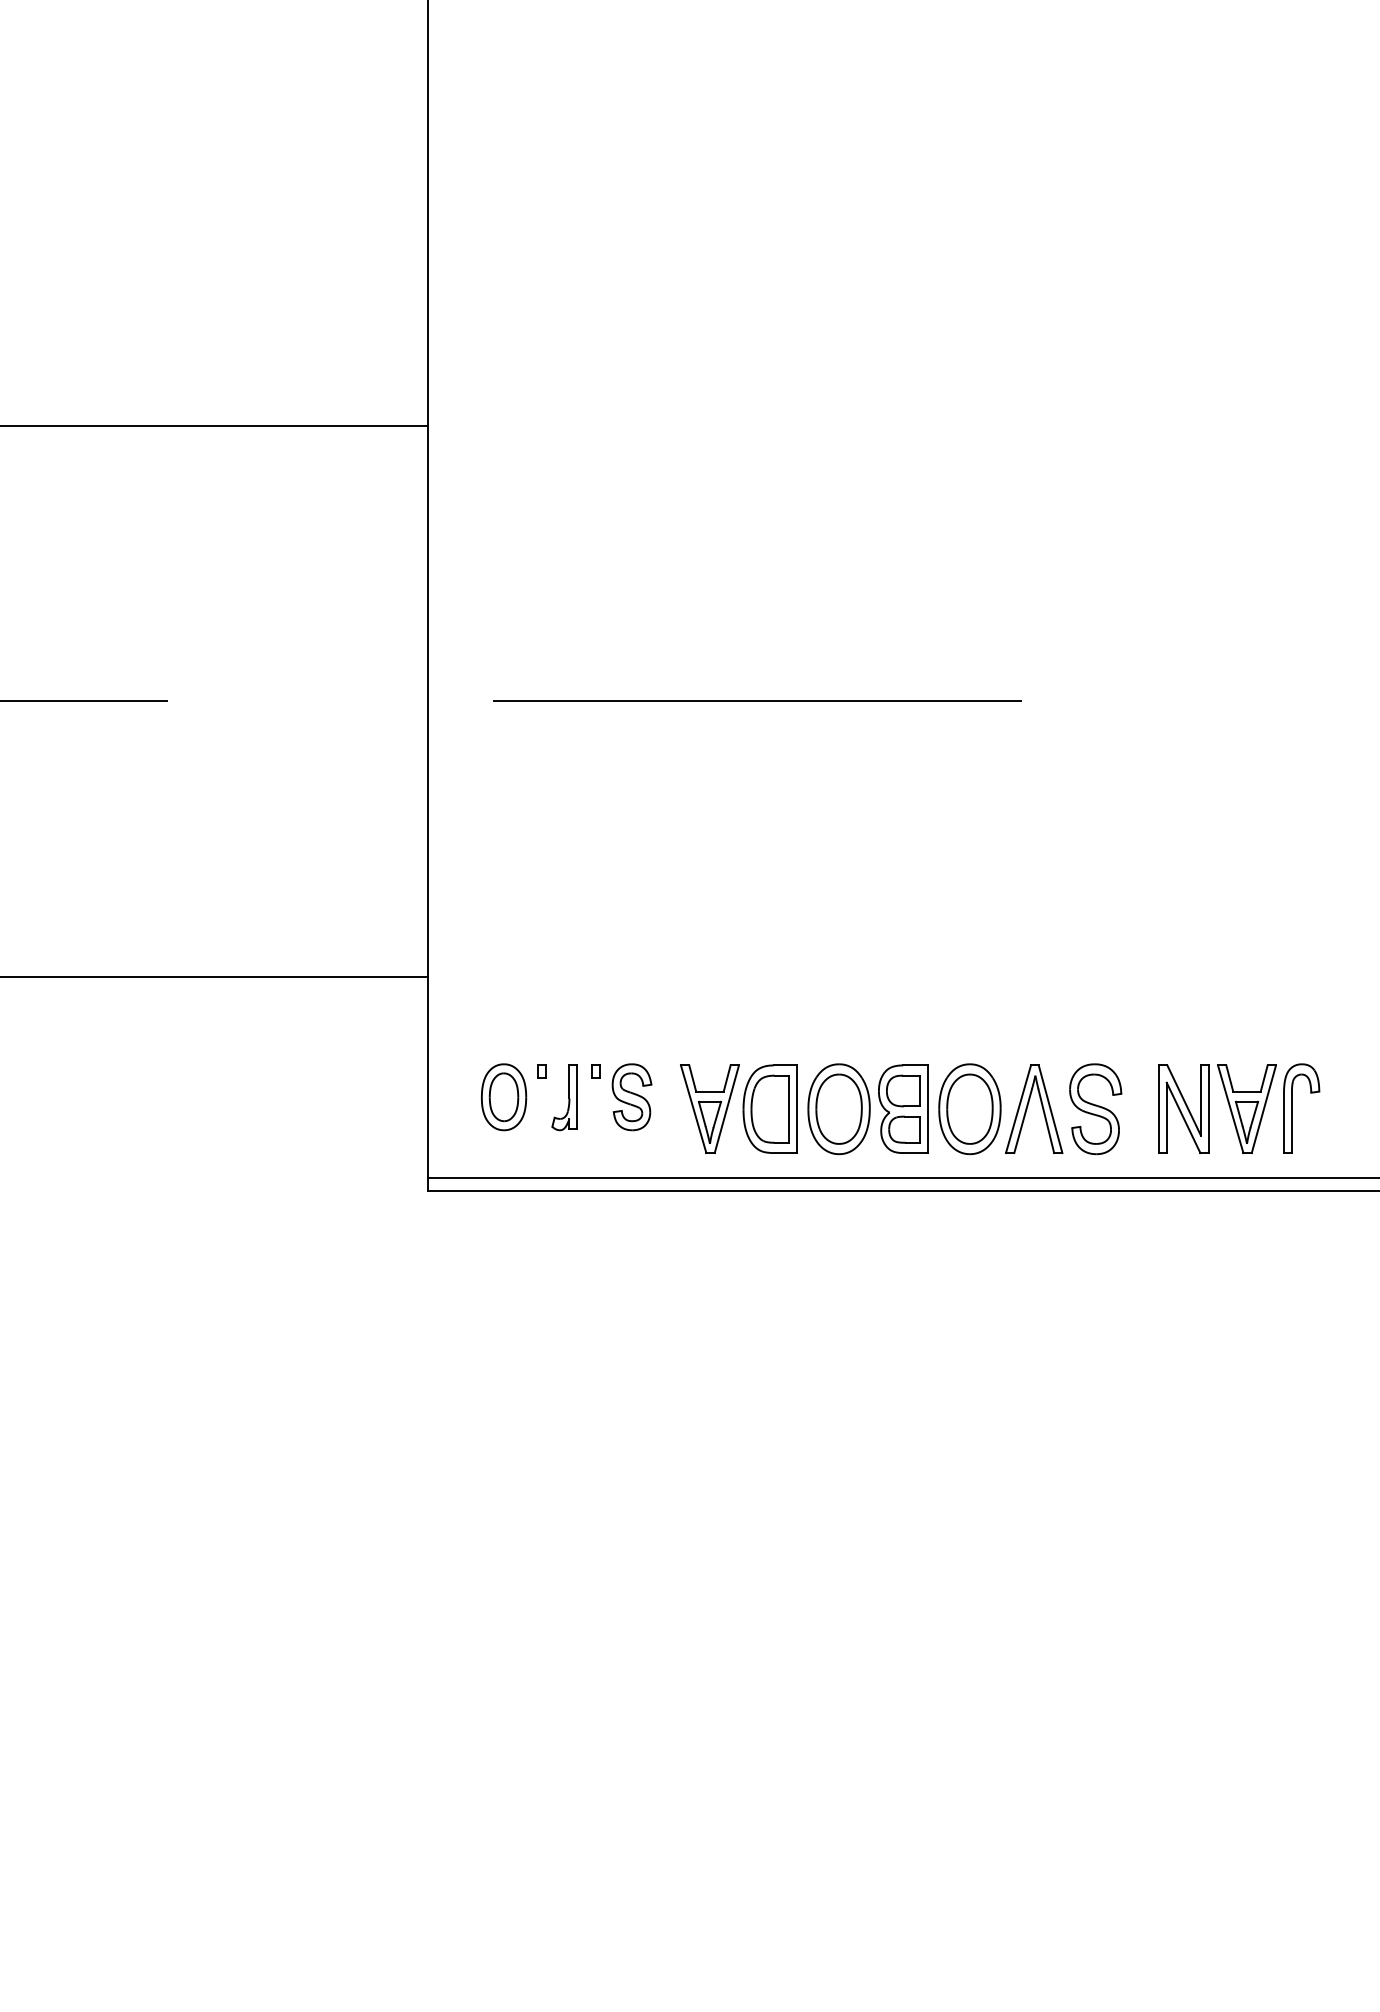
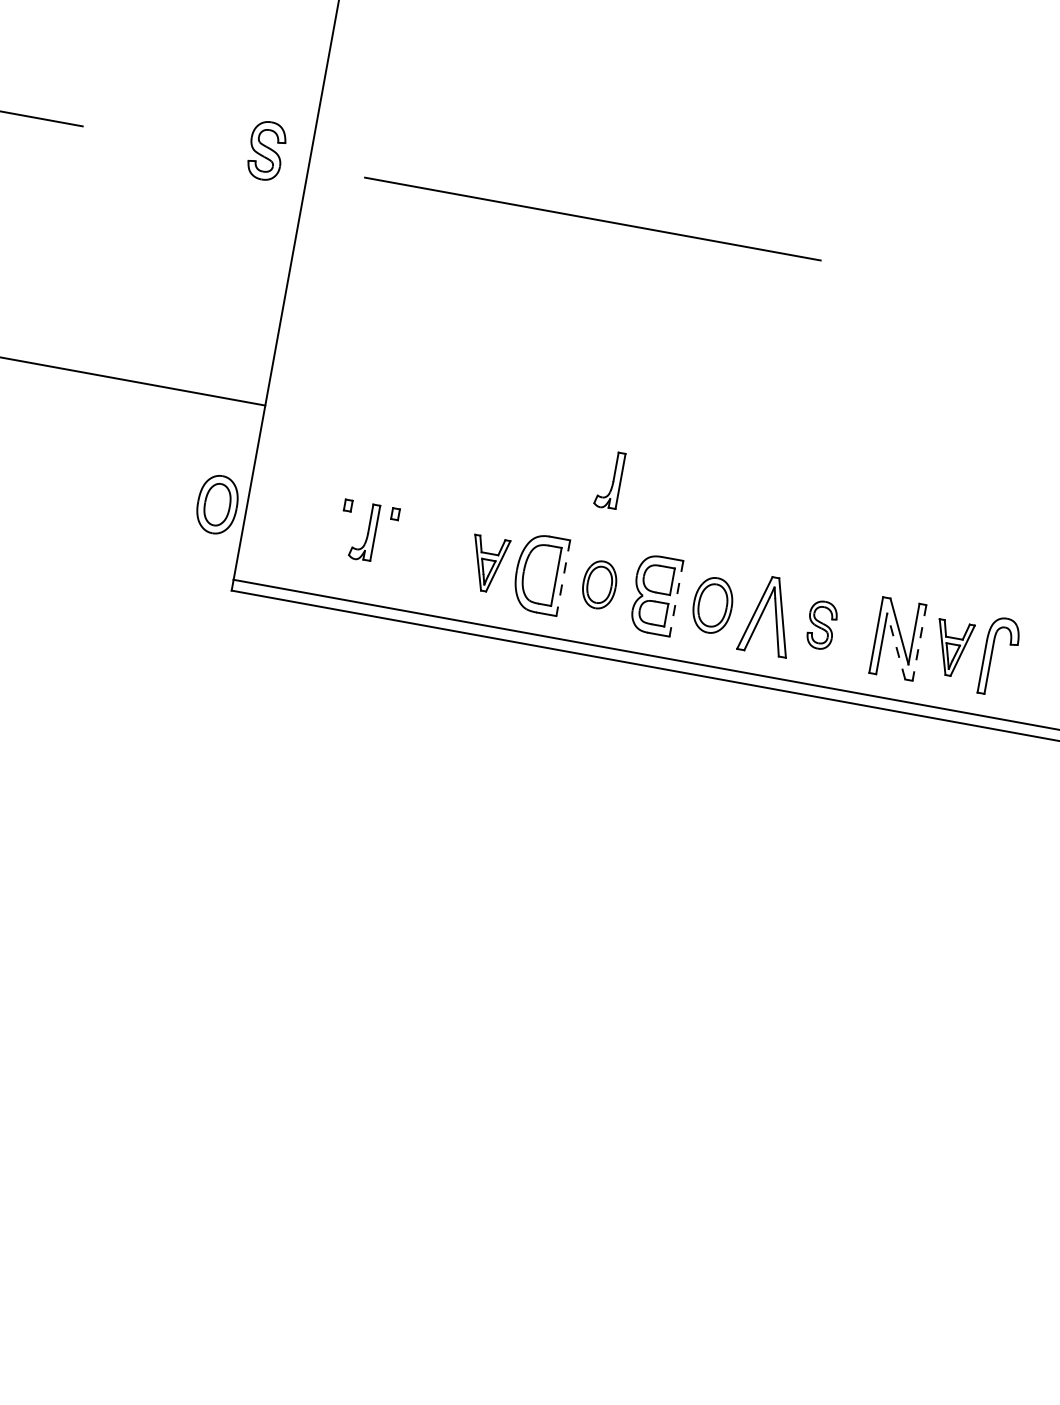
part: (828, 989) -> (609, 479), added
part: (504, 1097) -> (217, 504), moved
part: (631, 1097) -> (266, 151), moved
part: (709, 1108) -> (487, 563), size x0.7
part: (1246, 1108) -> (952, 648), size x0.7
line: (797, 1109) -> (563, 578), solid -> dashed
part: (838, 1109) -> (599, 584), size x0.6
line: (927, 1109) -> (676, 598), solid -> dashed
part: (969, 1109) -> (712, 605), size x0.7
part: (1095, 1109) -> (821, 625), size x0.6
line: (1208, 1109) -> (919, 643), solid -> dashed
line: (1183, 1117) -> (896, 646), solid -> dashed

